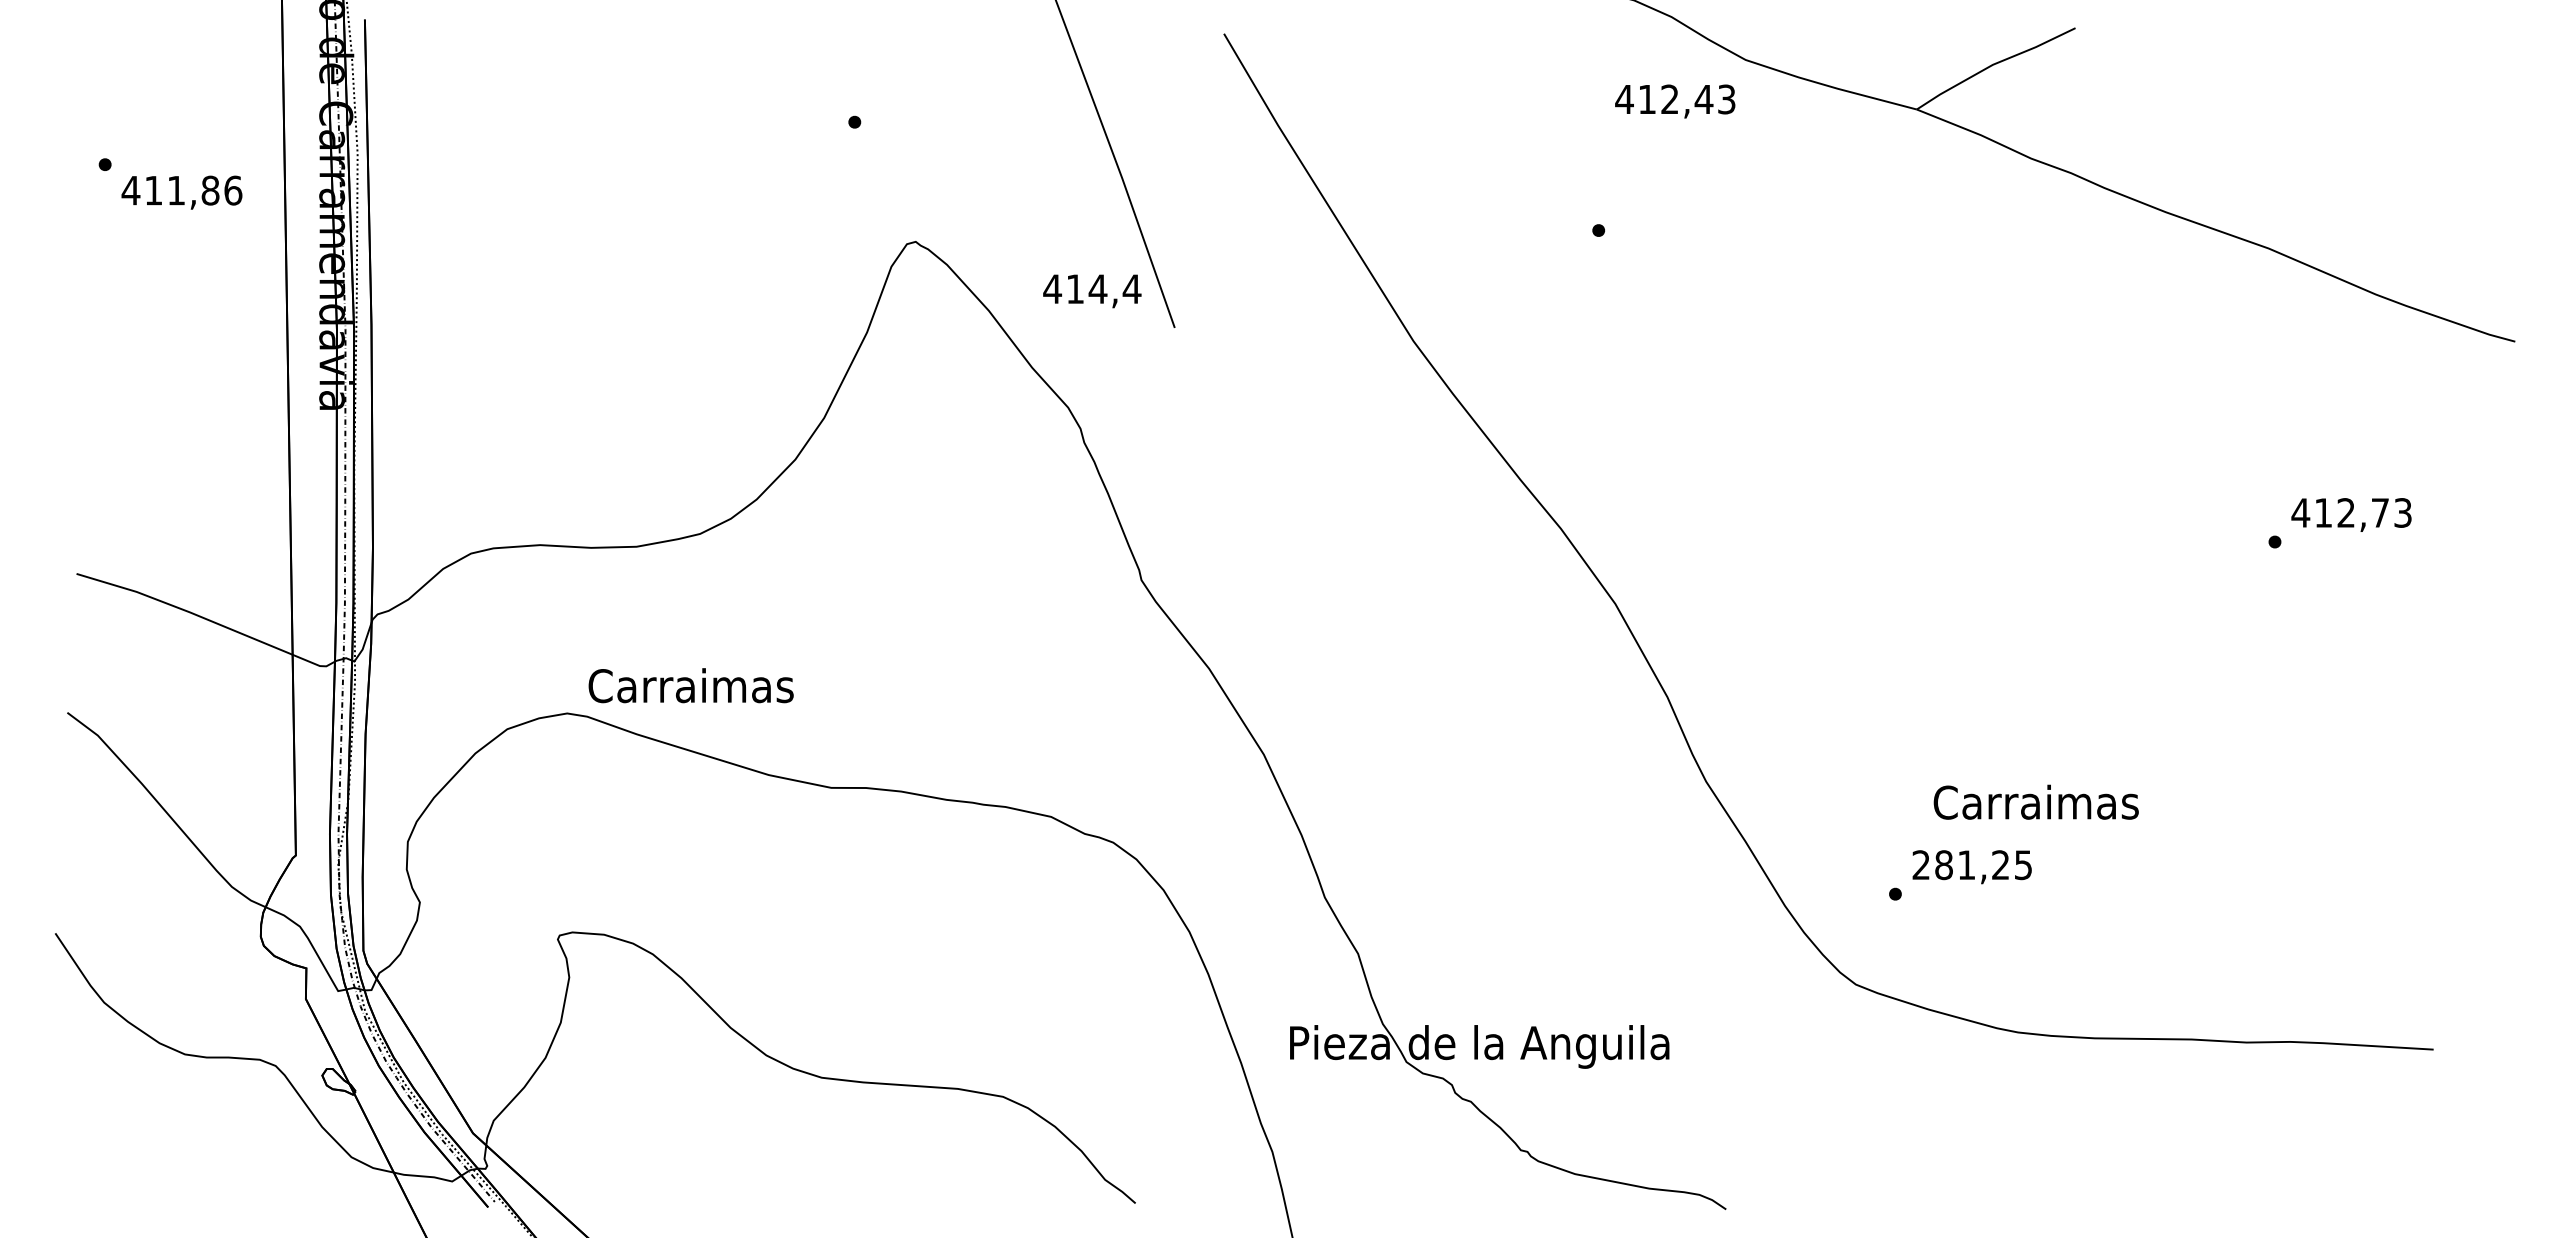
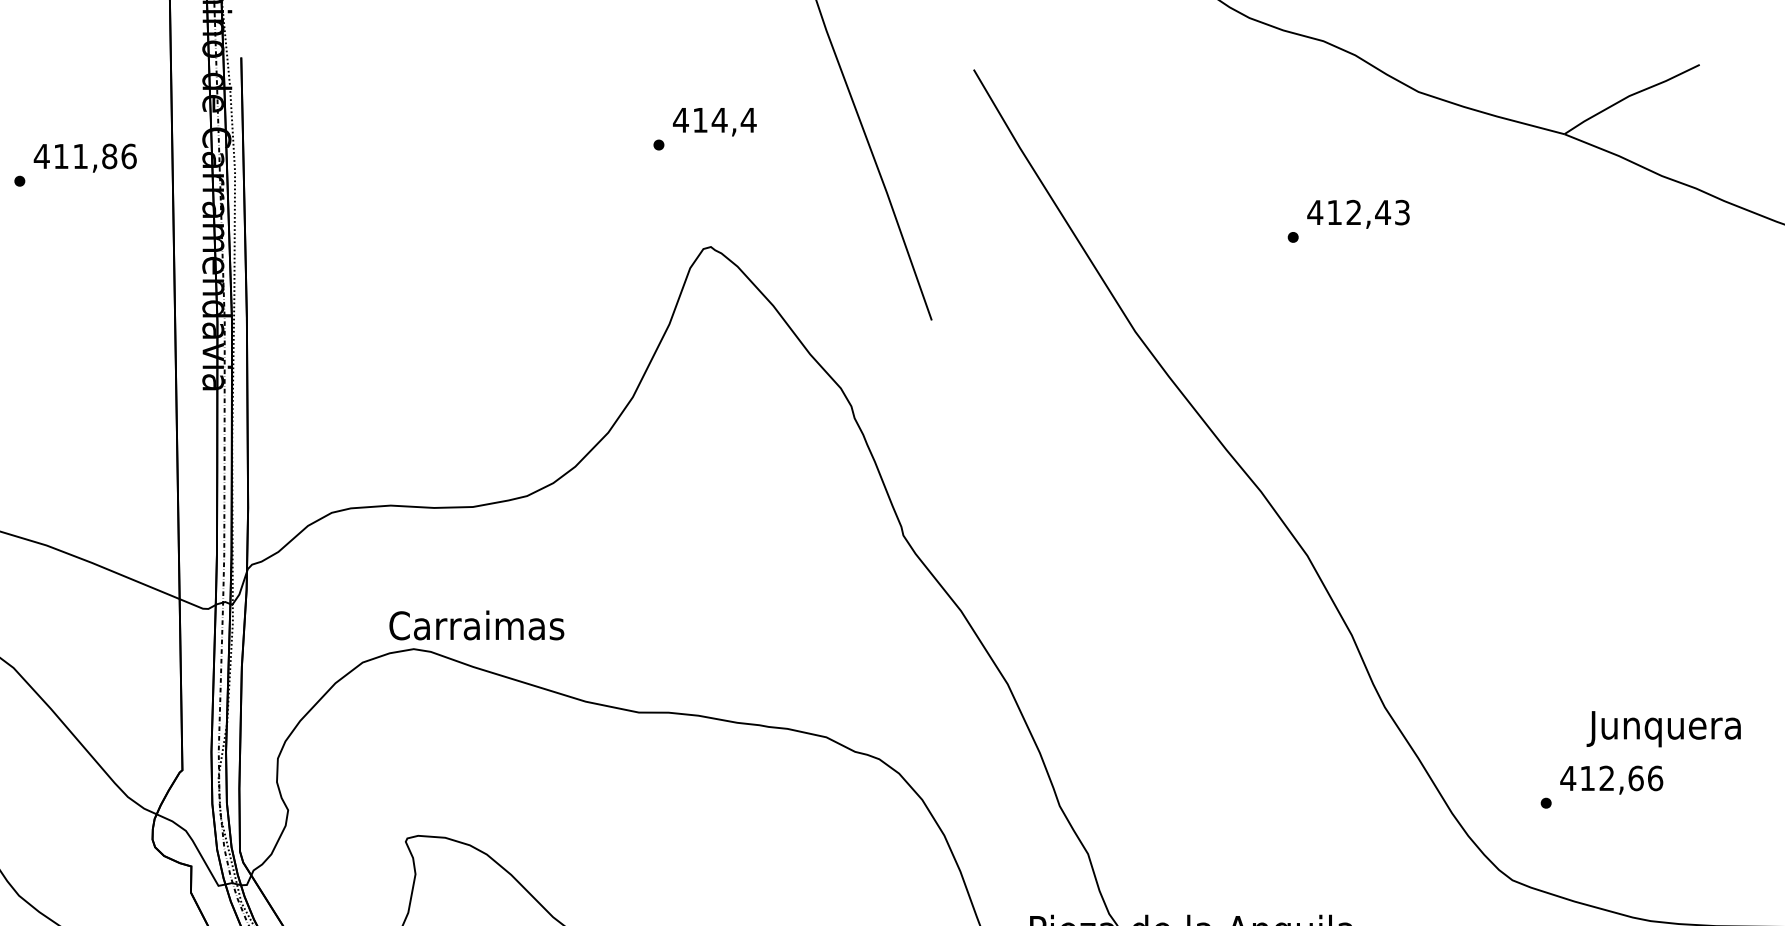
text: (1675, 101) -> (1358, 214), moved
text: (181, 192) -> (84, 158), moved
text: (1092, 291) -> (714, 122), moved
text: (690, 685) -> (476, 625), moved
text: (2035, 806) -> (1665, 728), Carraimas -> Junquera
text: (1971, 865) -> (1611, 778), 281,25 -> 412,66

